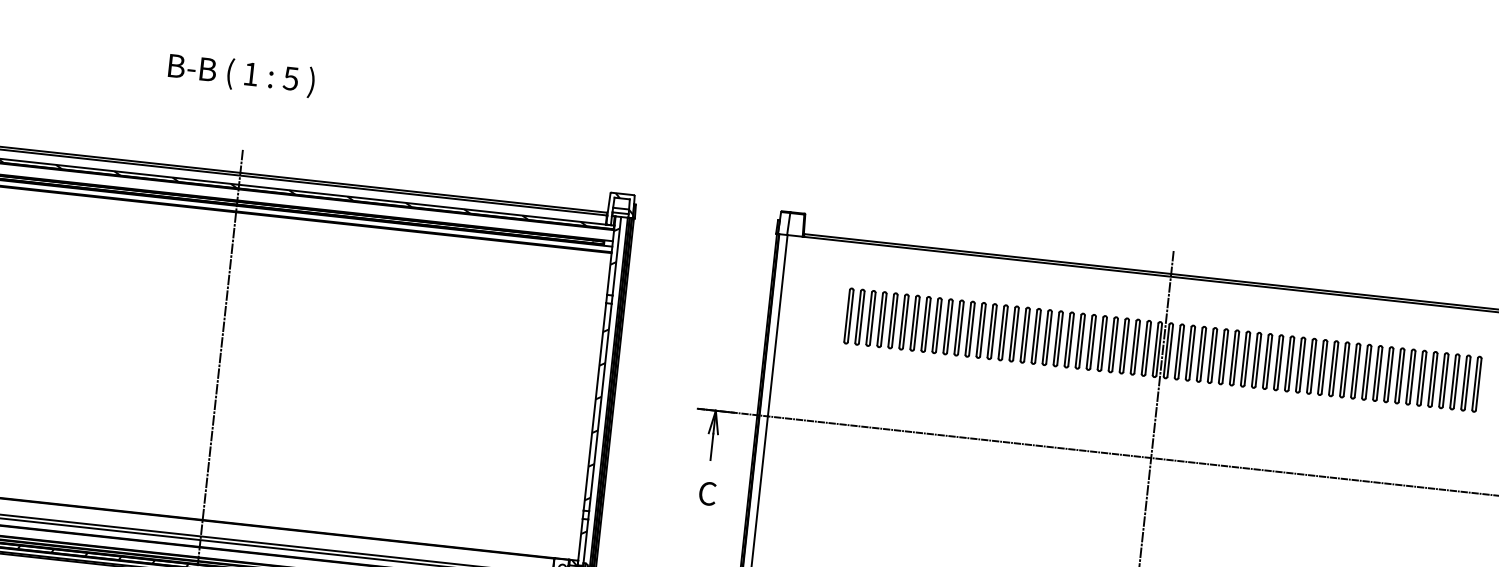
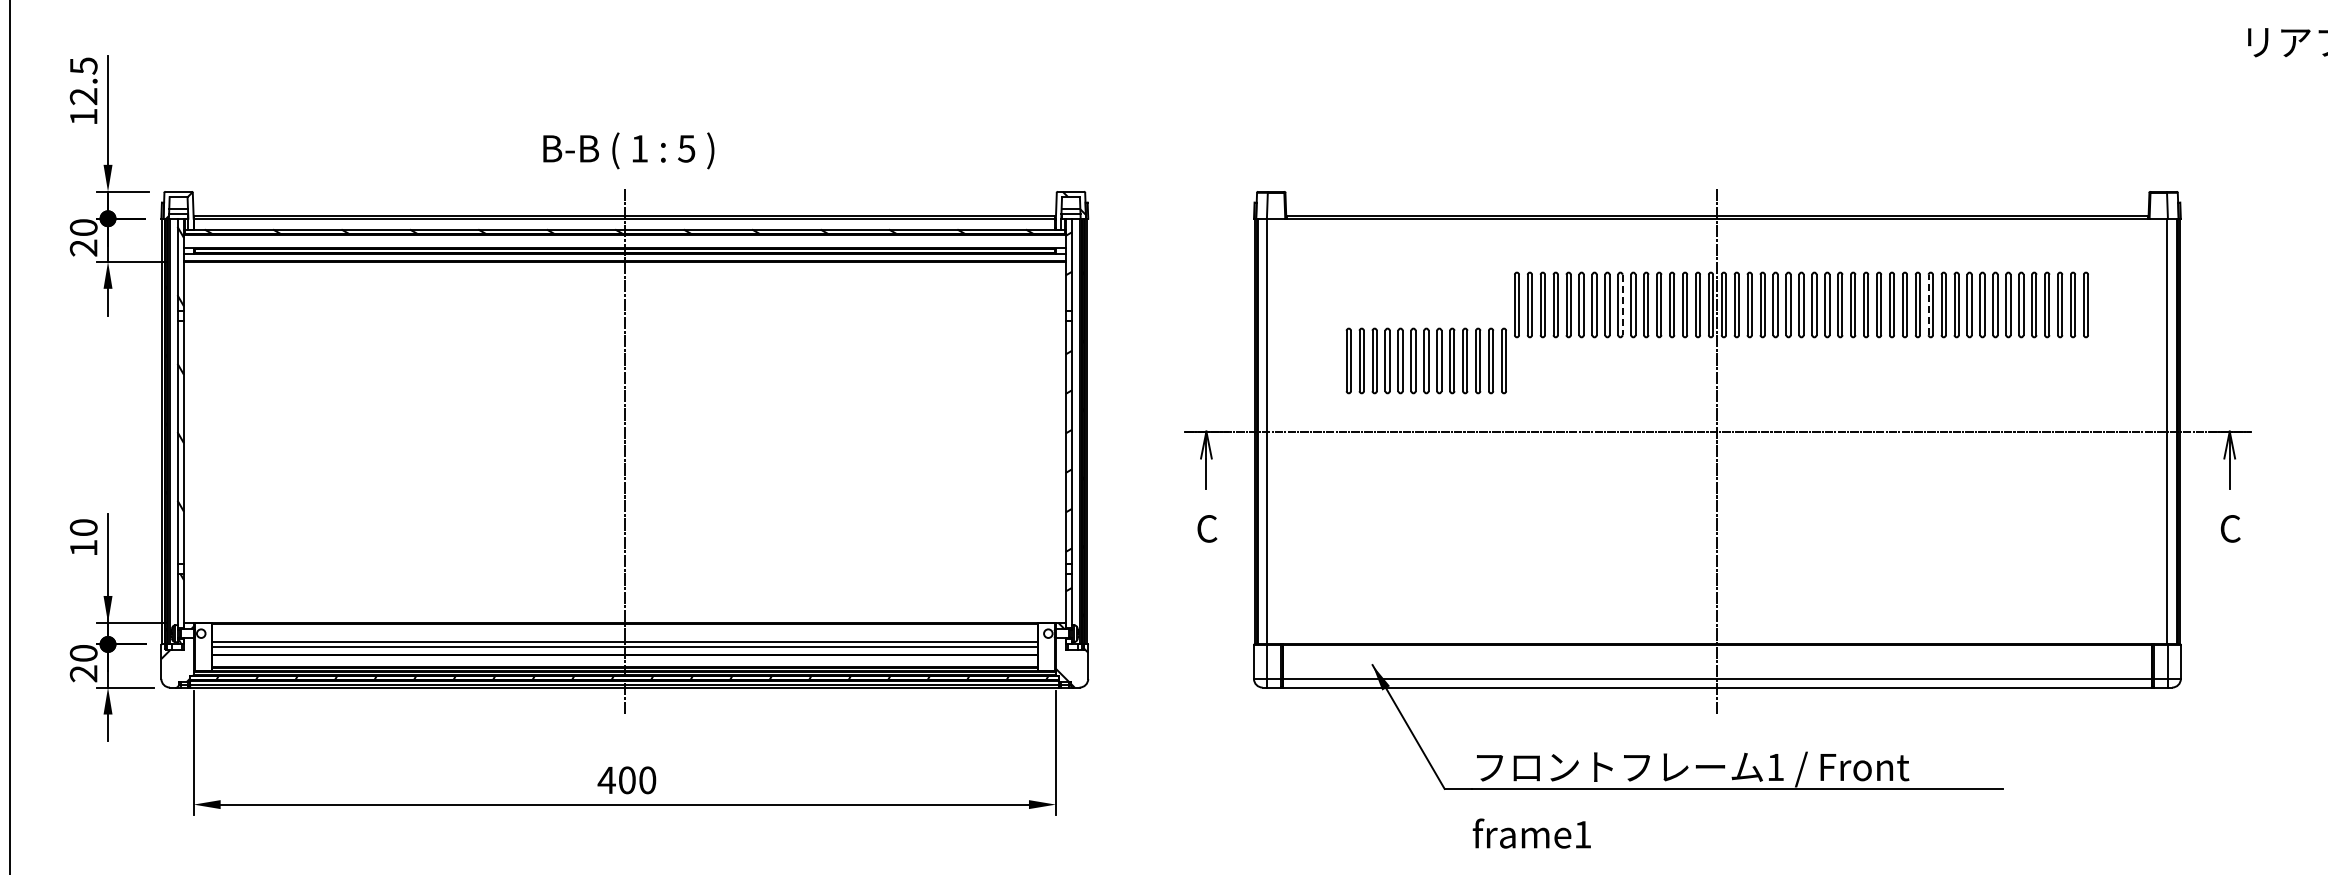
text: (241, 74) -> (628, 150), moved
part: (914, 322) -> (1425, 360), moved
line: (1082, 341) -> (1622, 305), solid -> dashed
line: (1342, 369) -> (1928, 304), solid -> dashed

